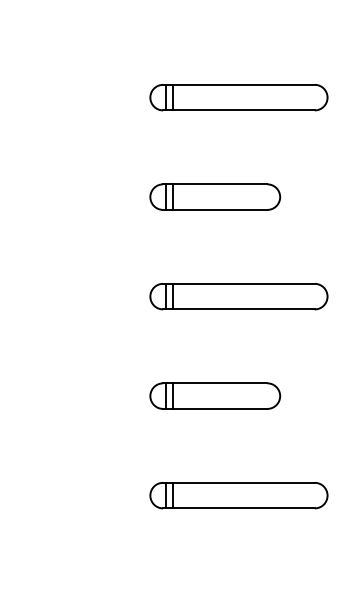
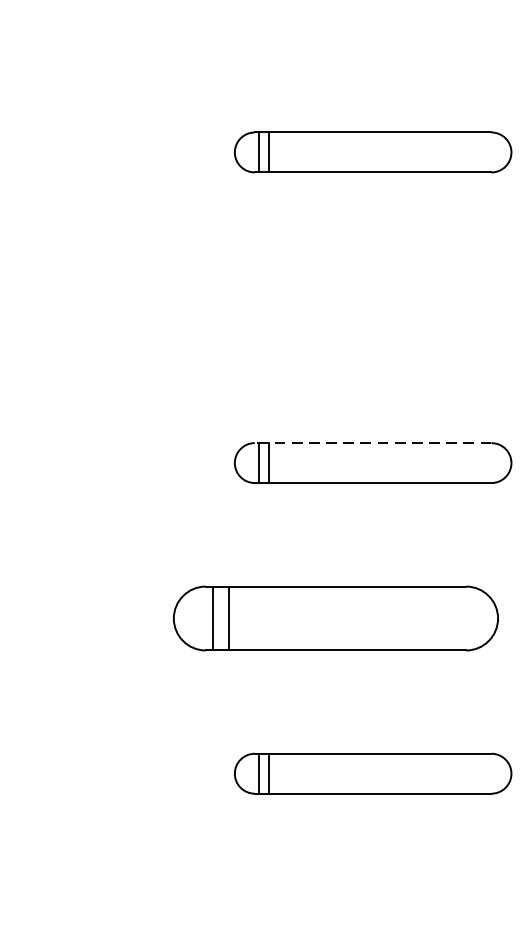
part: (215, 196) -> (336, 306), removed
line: (238, 283) -> (372, 442), solid -> dashed
part: (215, 395) -> (336, 617), size x1.6

